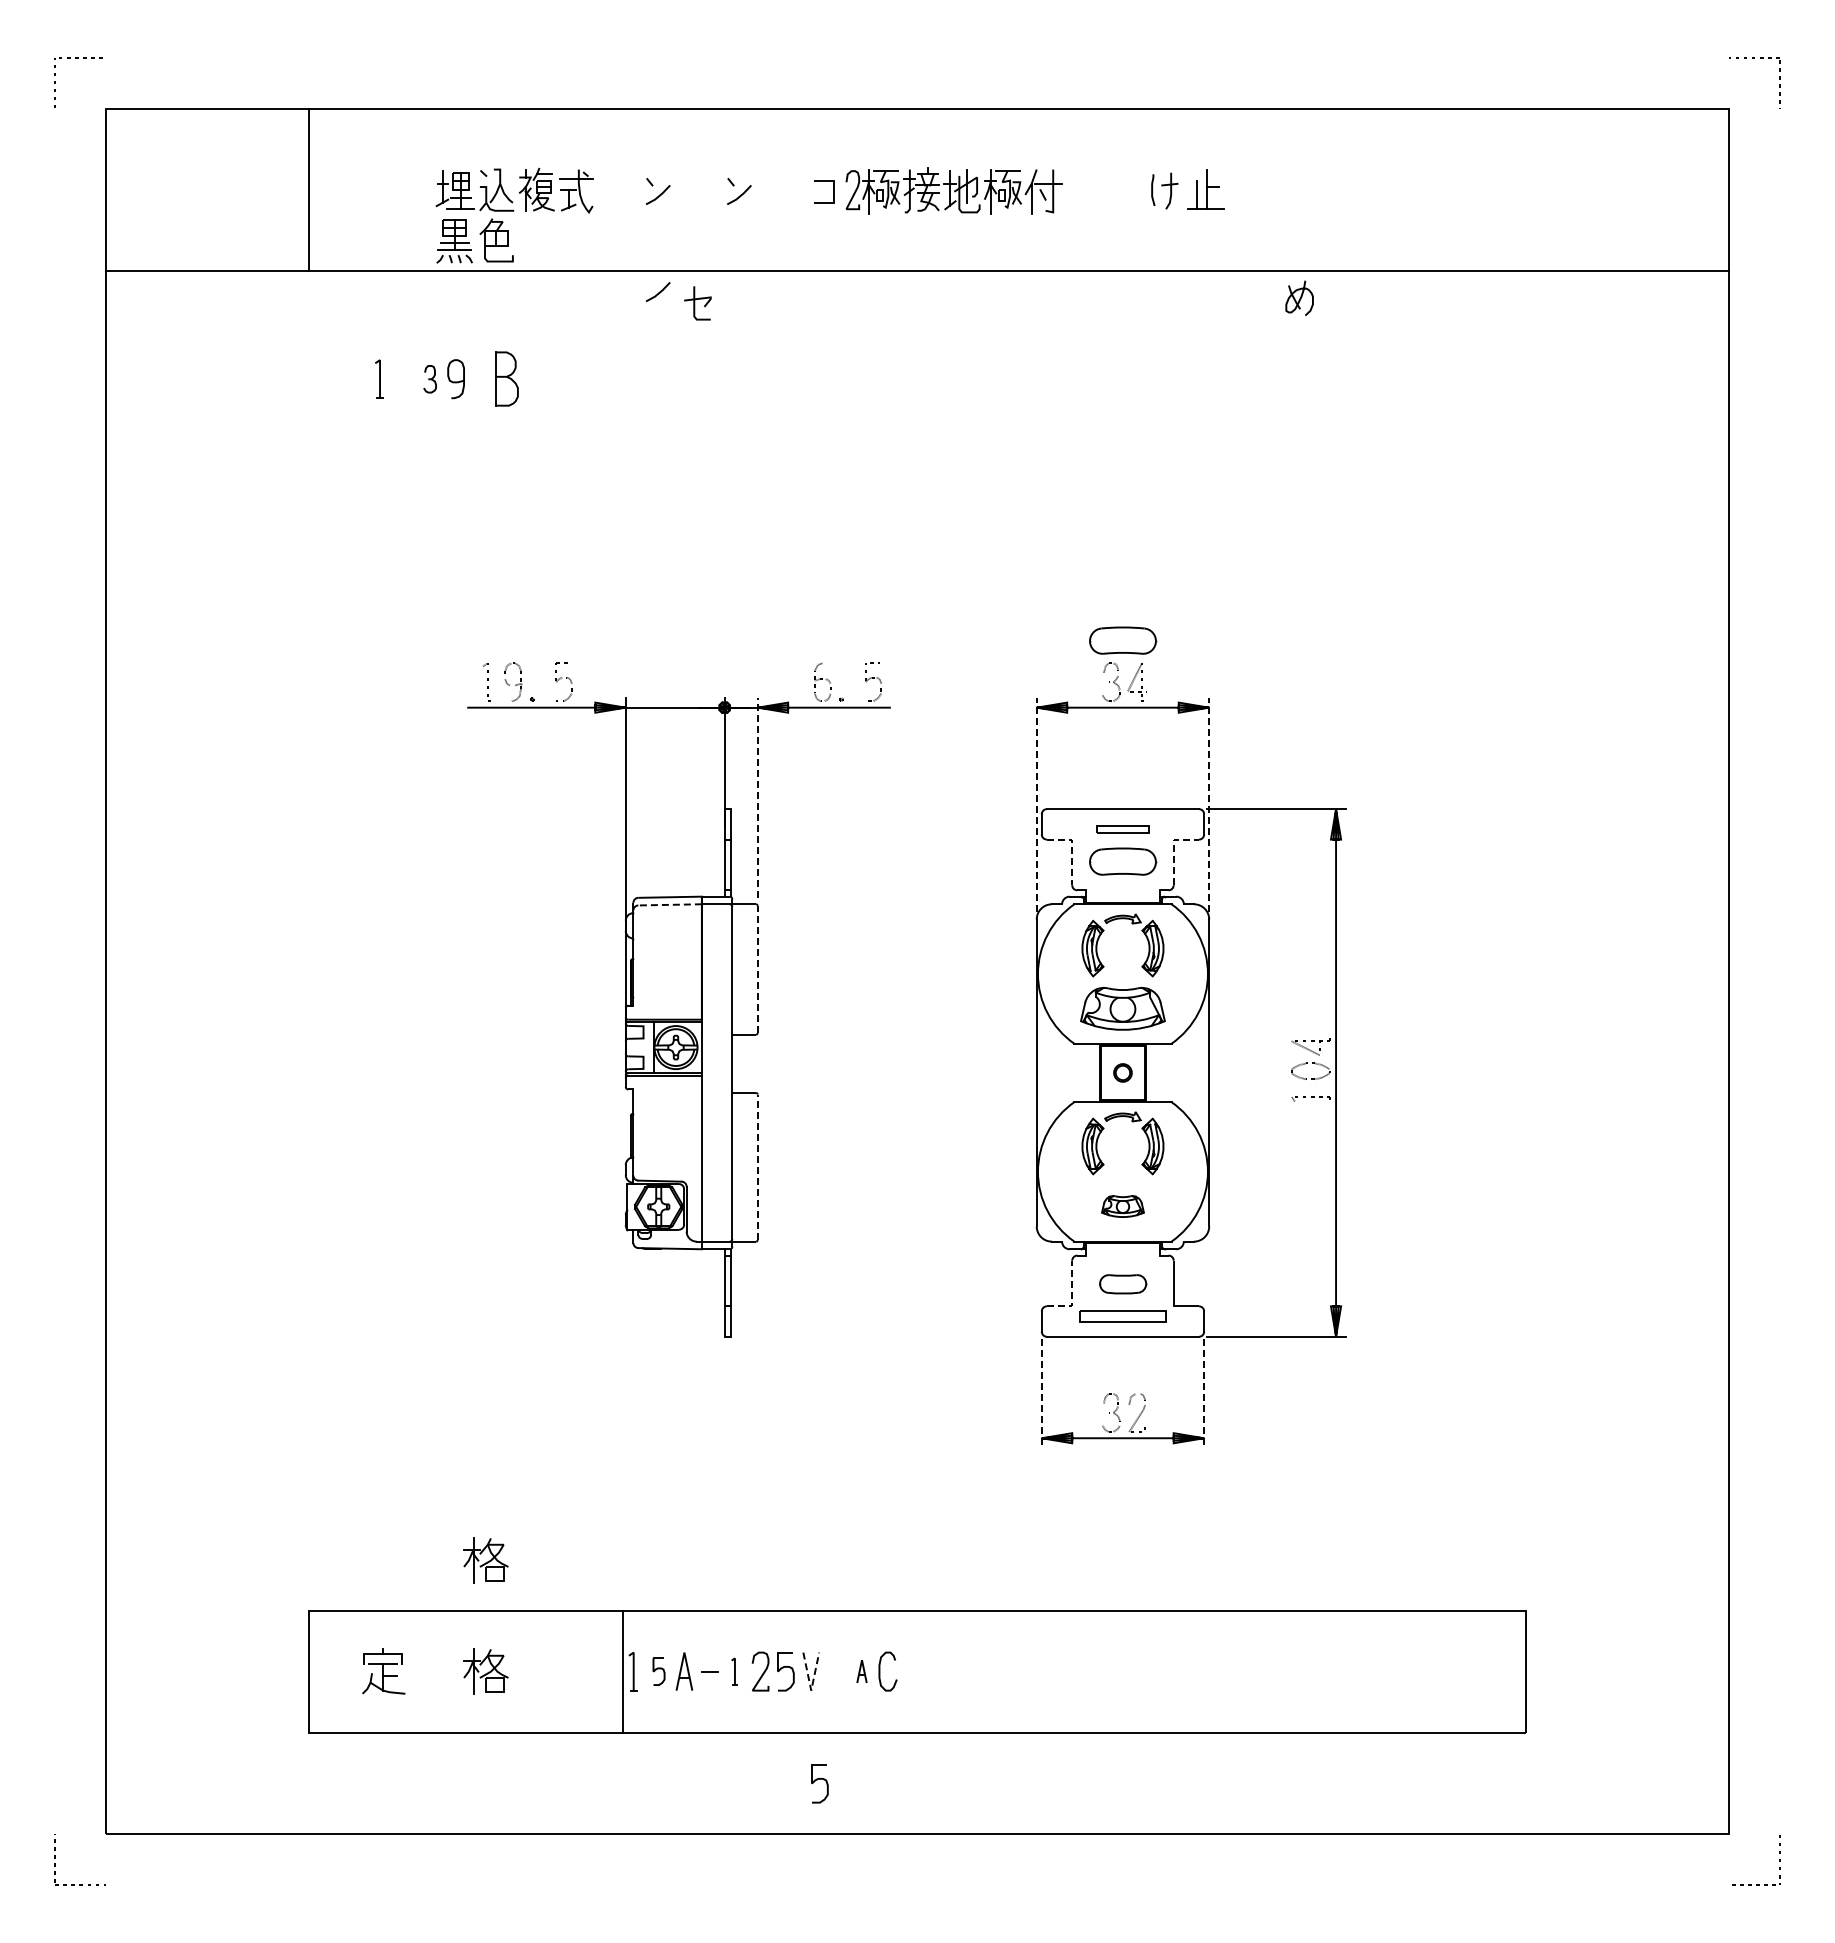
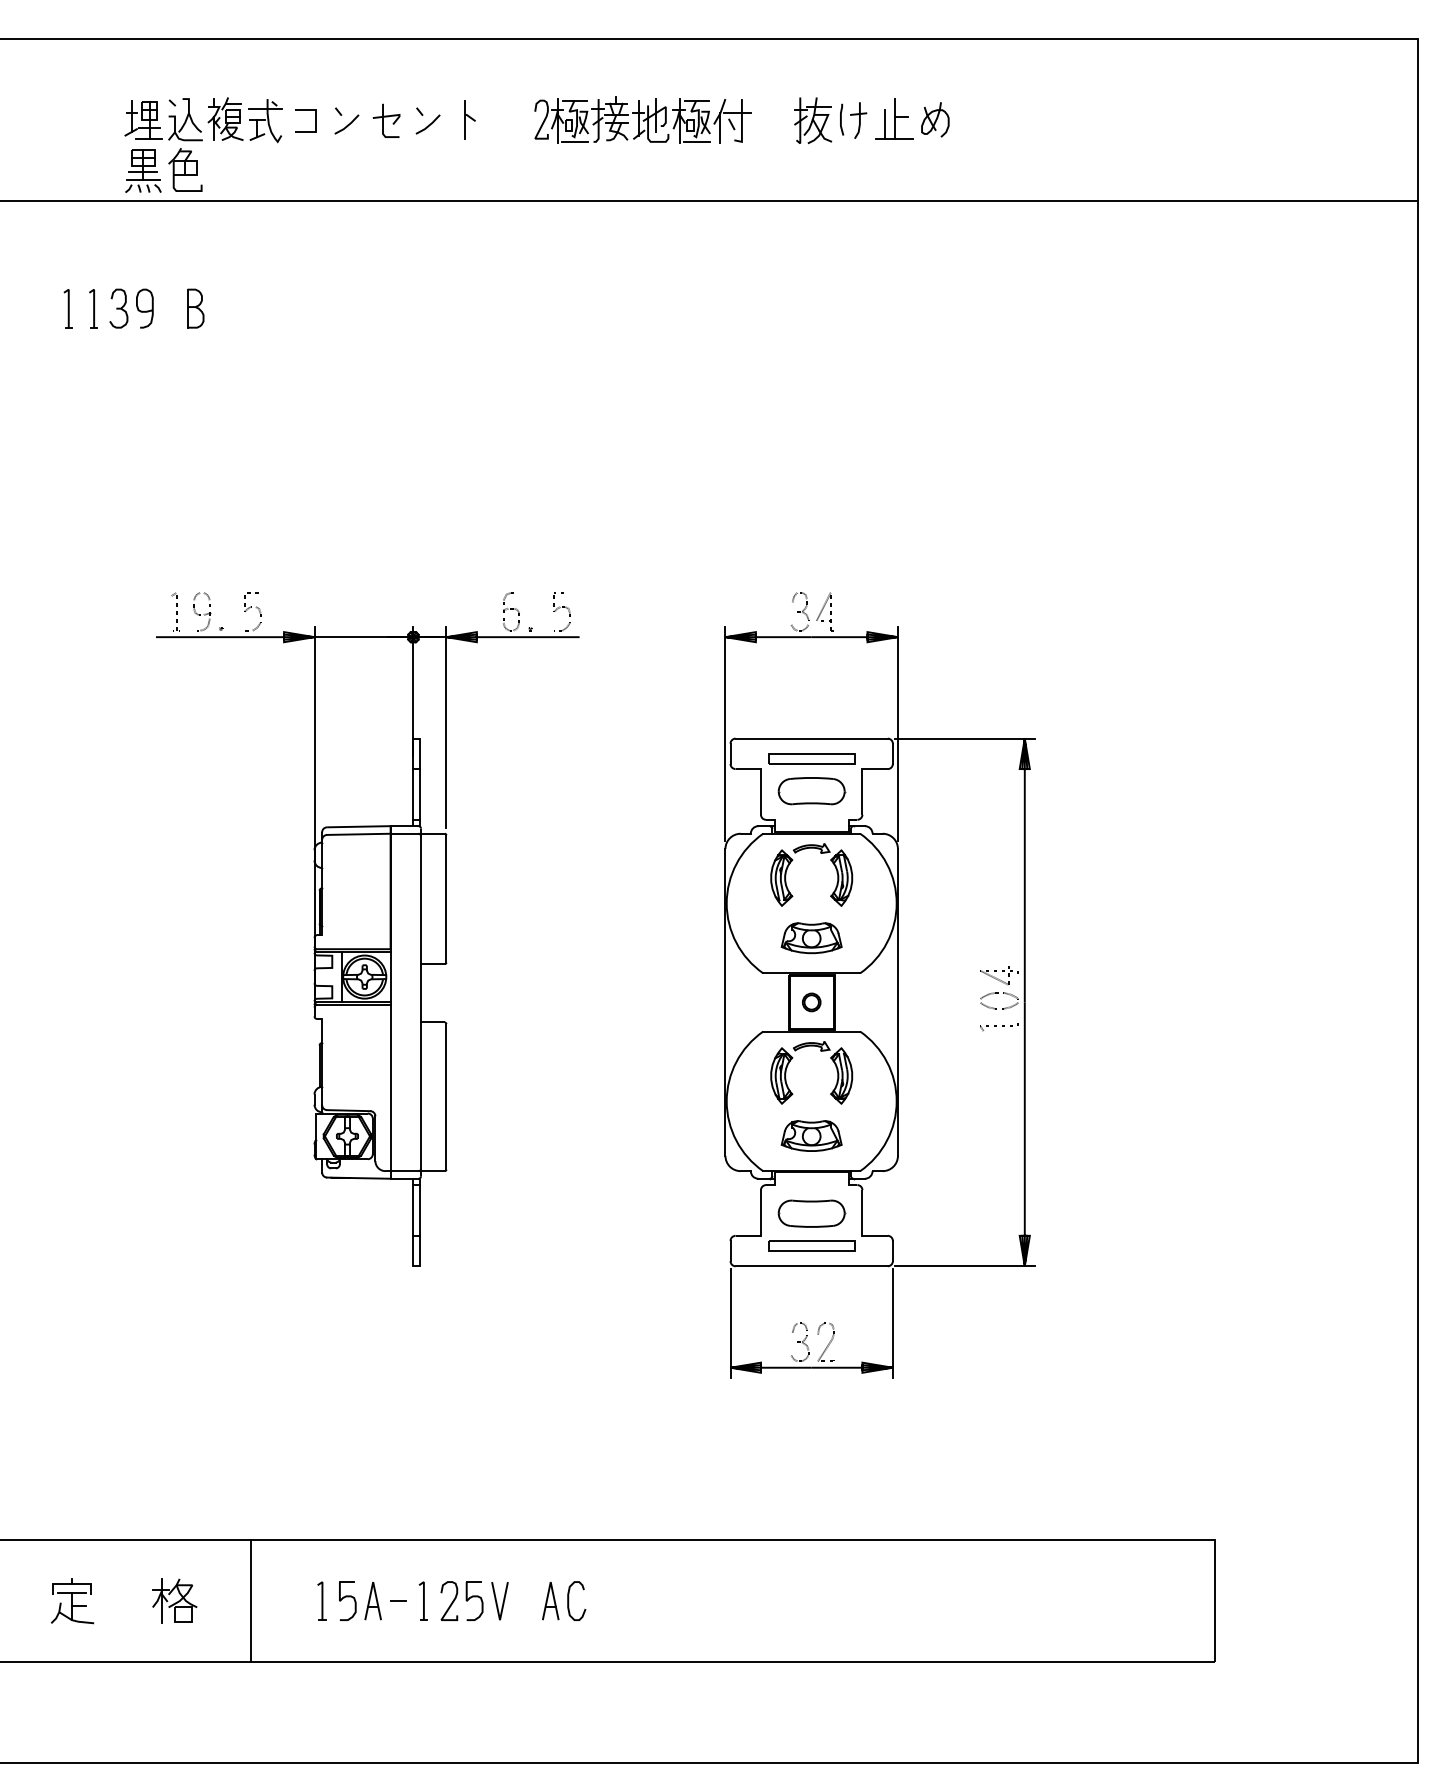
part: (781, 189) -> (470, 118), added
line: (833, 191) -> (315, 120), moved
part: (1124, 191) -> (813, 120), added
line: (886, 212) -> (575, 141), added
line: (1007, 212) -> (696, 141), added
line: (658, 292) -> (347, 221), removed
part: (1299, 297) -> (935, 118), moved
part: (697, 303) -> (386, 120), moved
part: (404, 378) -> (93, 307), added
part: (429, 379) -> (118, 308), size x1.43
part: (506, 379) -> (195, 308), size x0.71
part: (1123, 640) -> (812, 569), removed
line: (757, 797) -> (446, 726), dashed -> solid
line: (1036, 804) -> (725, 733), dashed -> solid
line: (1209, 804) -> (898, 733), dashed -> solid
part: (1122, 829) -> (811, 758), size x1.67
line: (1173, 848) -> (862, 777), dashed -> solid
line: (1072, 849) -> (761, 778), dashed -> solid
line: (670, 904) -> (359, 833), dashed -> solid
line: (757, 969) -> (446, 898), dashed -> solid
part: (1122, 1008) -> (811, 937), size x0.71
line: (757, 1167) -> (446, 1096), dashed -> solid
part: (1122, 1206) -> (811, 1135), size x1.43
part: (1123, 1284) -> (812, 1213), size x1.43
line: (1072, 1296) -> (761, 1225), dashed -> solid
line: (1041, 1393) -> (730, 1322), dashed -> solid
line: (1204, 1393) -> (893, 1322), dashed -> solid
part: (485, 1560) -> (174, 1489), removed
line: (623, 1671) -> (251, 1600), moved
part: (658, 1671) -> (347, 1600), size x1.43
part: (734, 1671) -> (423, 1600), size x1.43
part: (861, 1671) -> (550, 1600), size x1.67
line: (811, 1690) -> (500, 1619), dashed -> solid
part: (819, 1783) -> (508, 1712), removed

